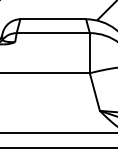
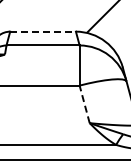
line: (53, 19) -> (43, 31), solid -> dashed
line: (94, 91) -> (84, 103), solid -> dashed

